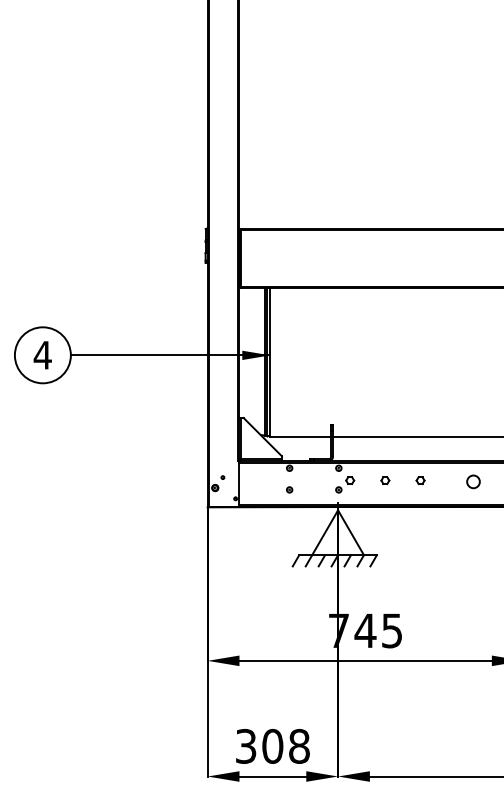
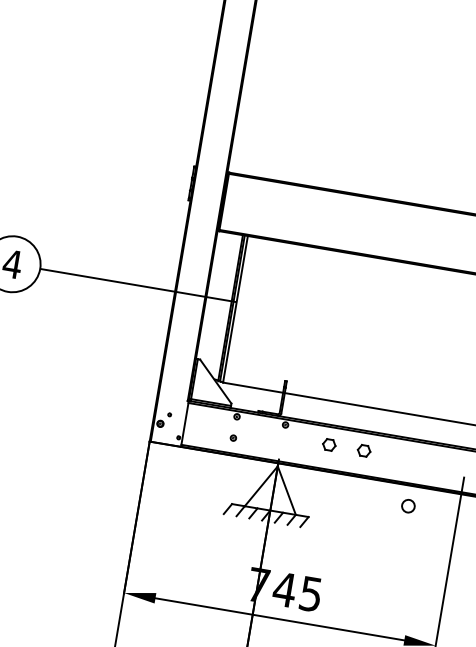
fill: (256, 355) -> (223, 300), removed
part: (385, 480) -> (329, 444), size x1.6
part: (420, 480) -> (364, 450), size x1.6
circle: (473, 481) -> (408, 505), moved
part: (345, 484) -> (289, 442), removed

